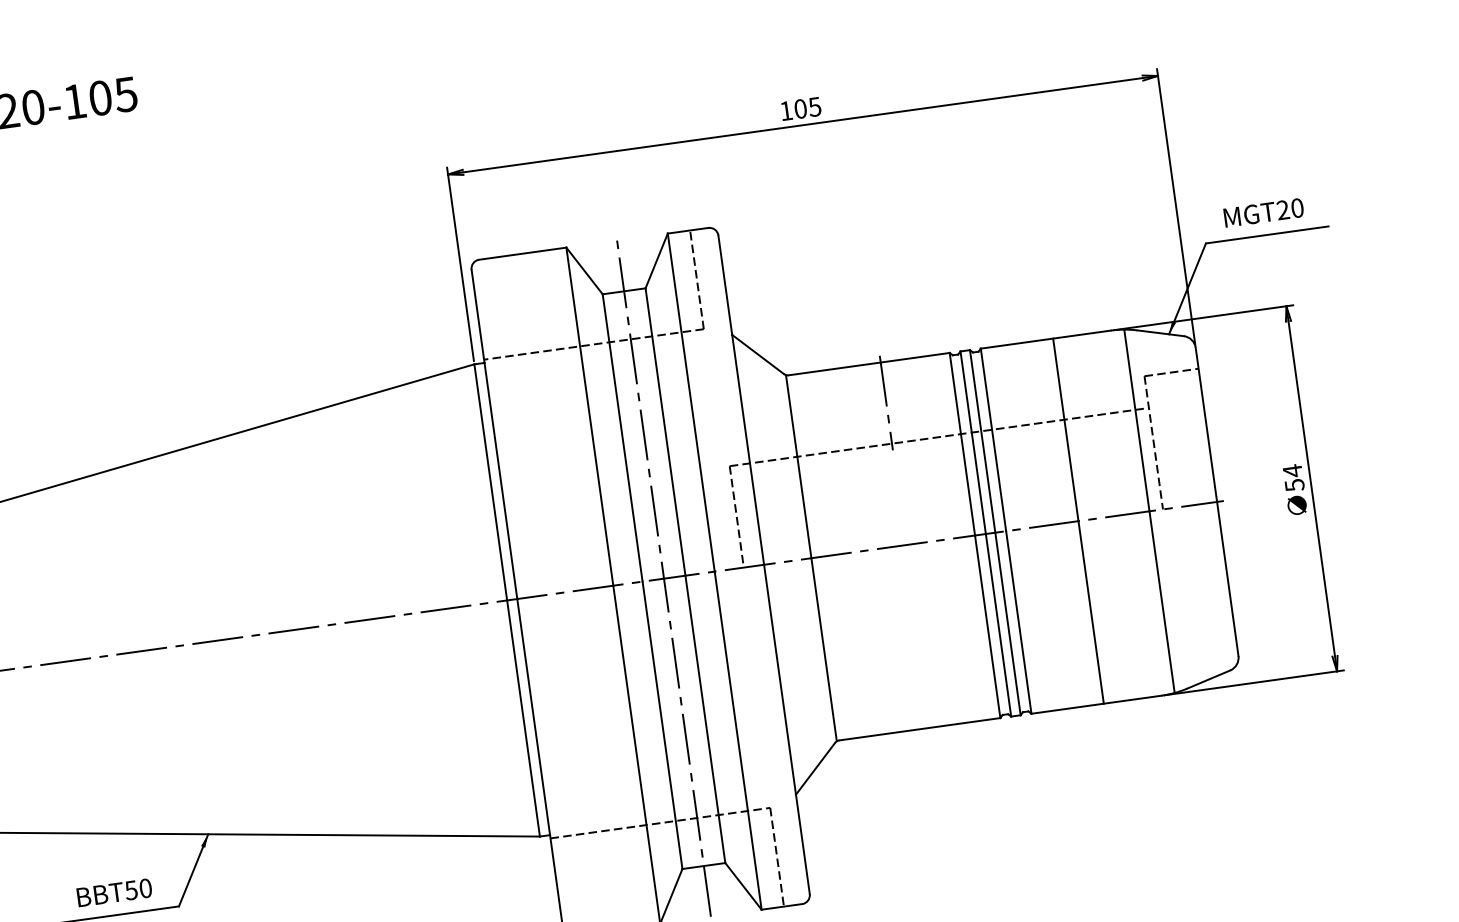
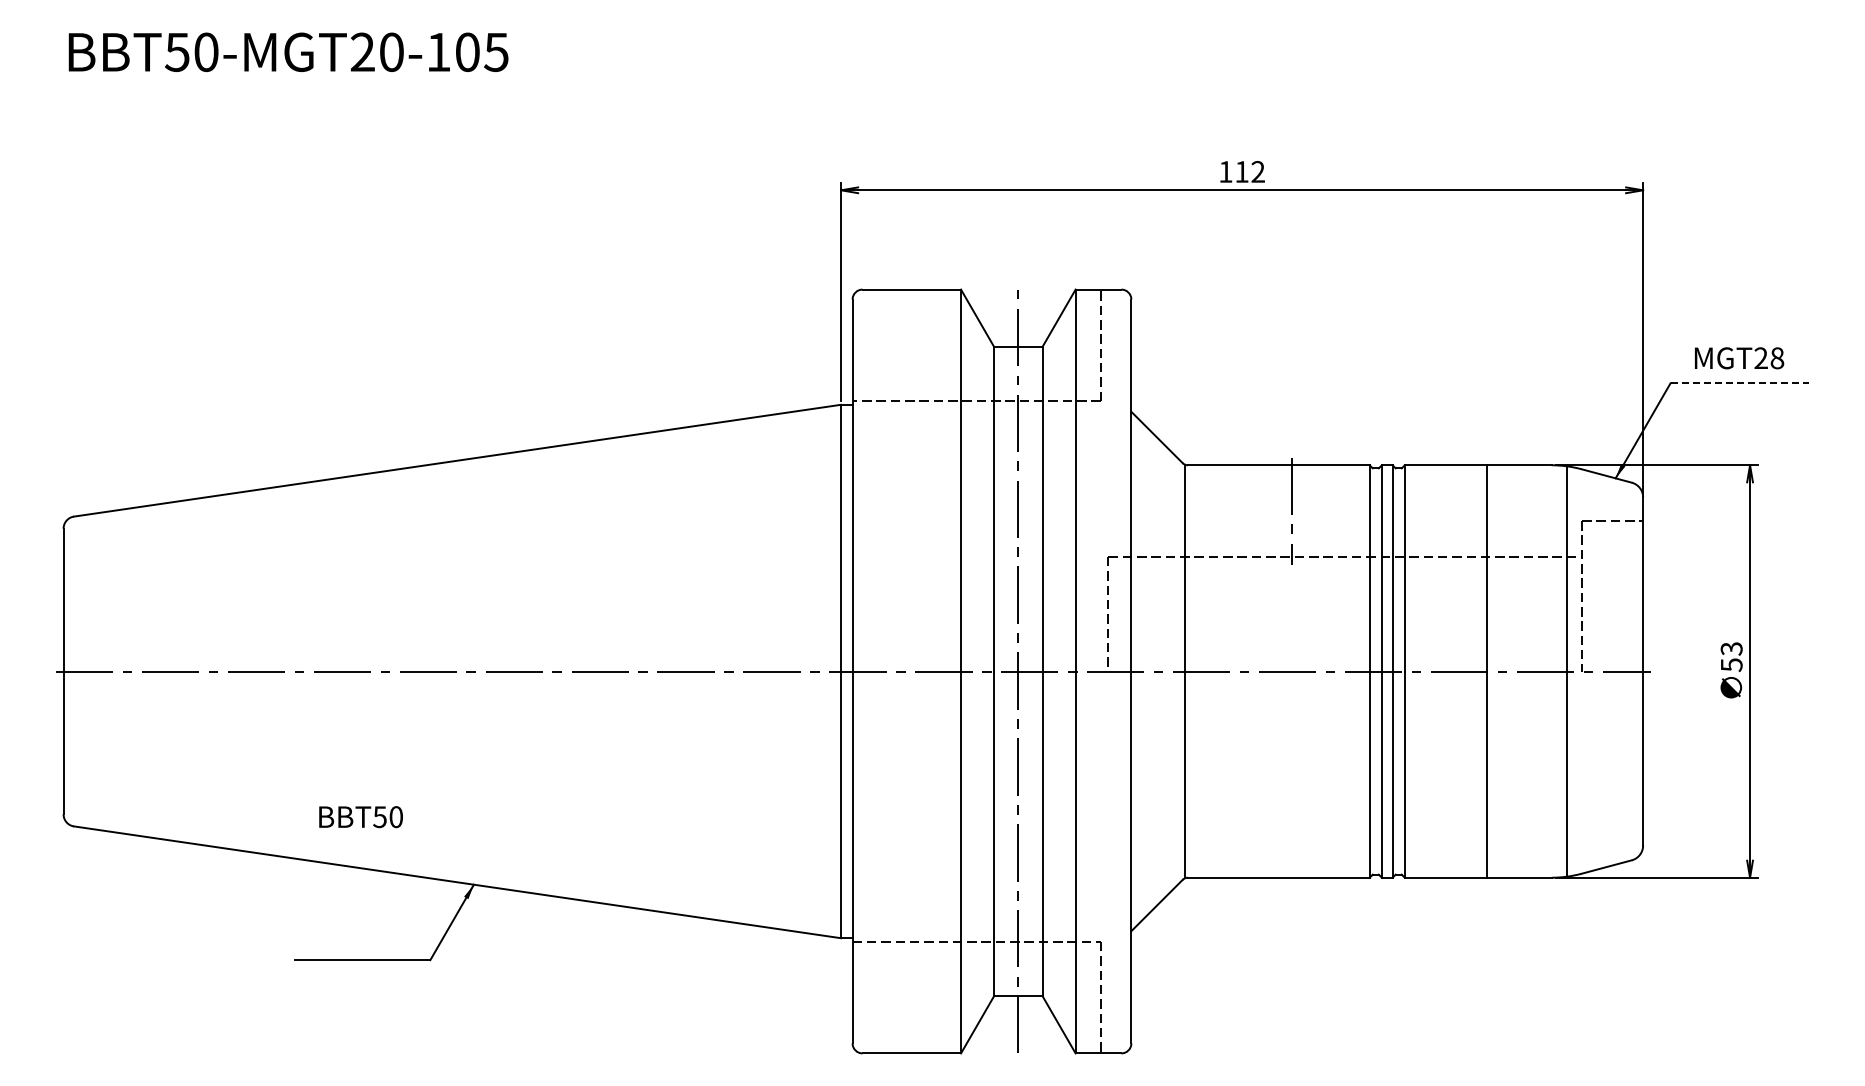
text: (807, 107) -> (1249, 171), 105 -> 112
text: (1297, 208) -> (1777, 358), MGT20 -> MGT28
line: (1267, 235) -> (1740, 383), solid -> dashed
text: (1292, 470) -> (1731, 648), 54 -> 53
text: (114, 893) -> (360, 817), moved

